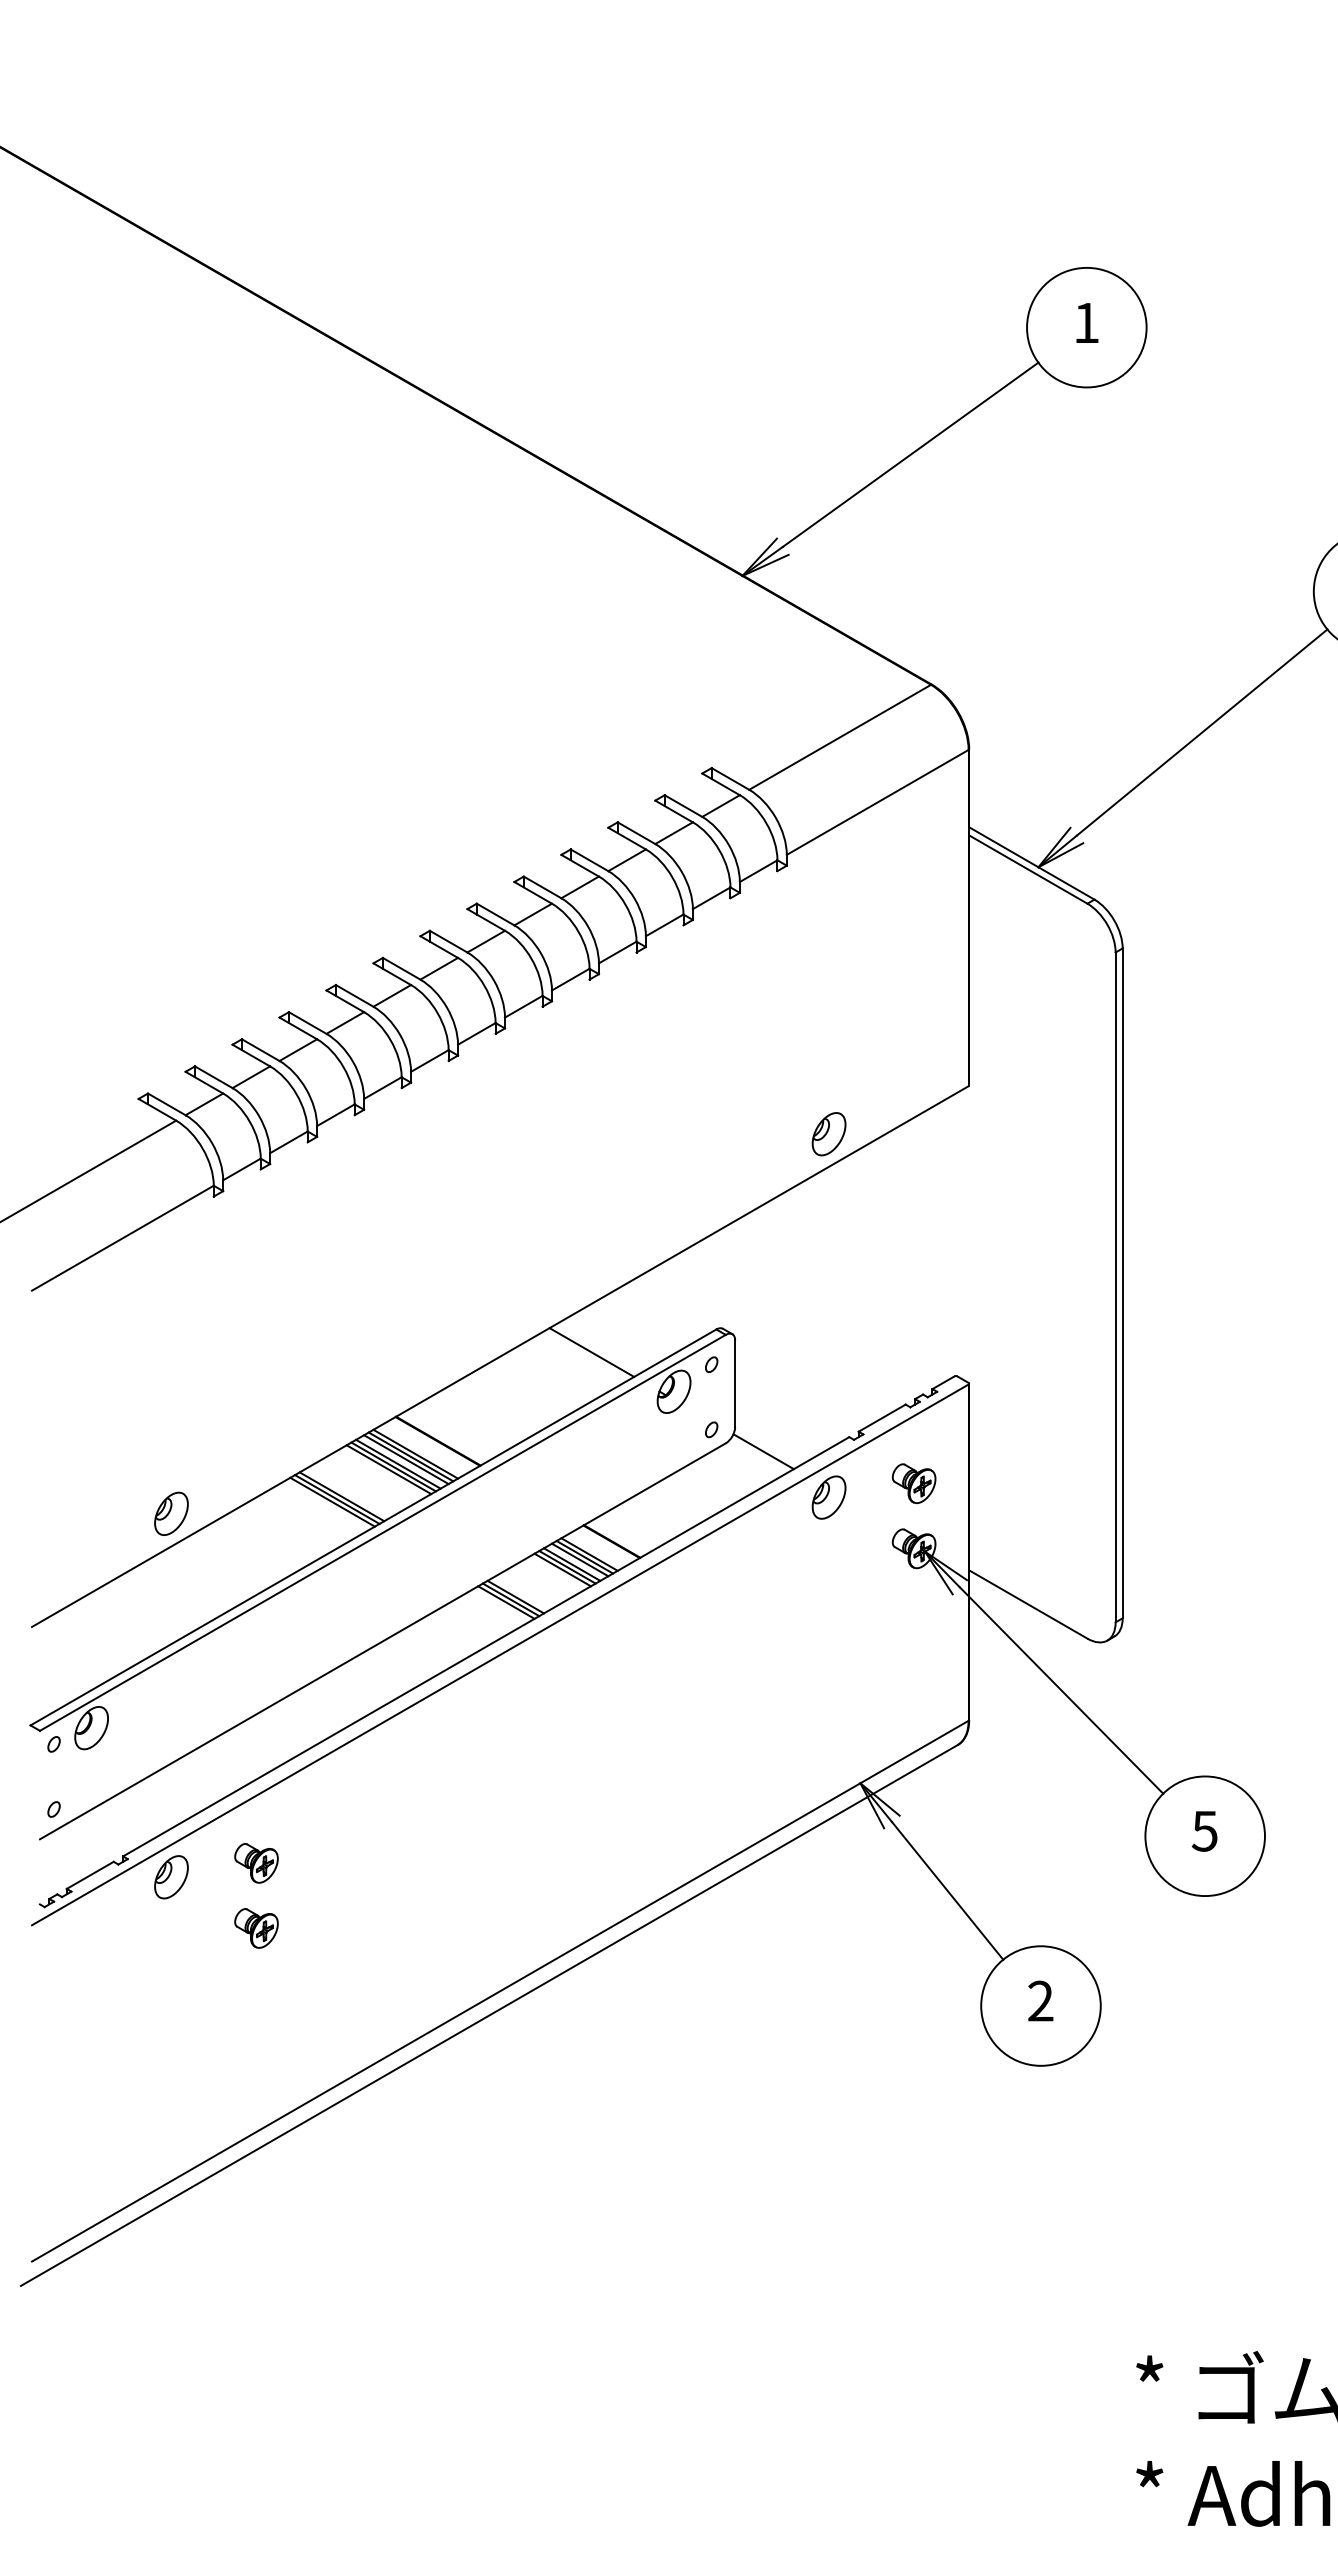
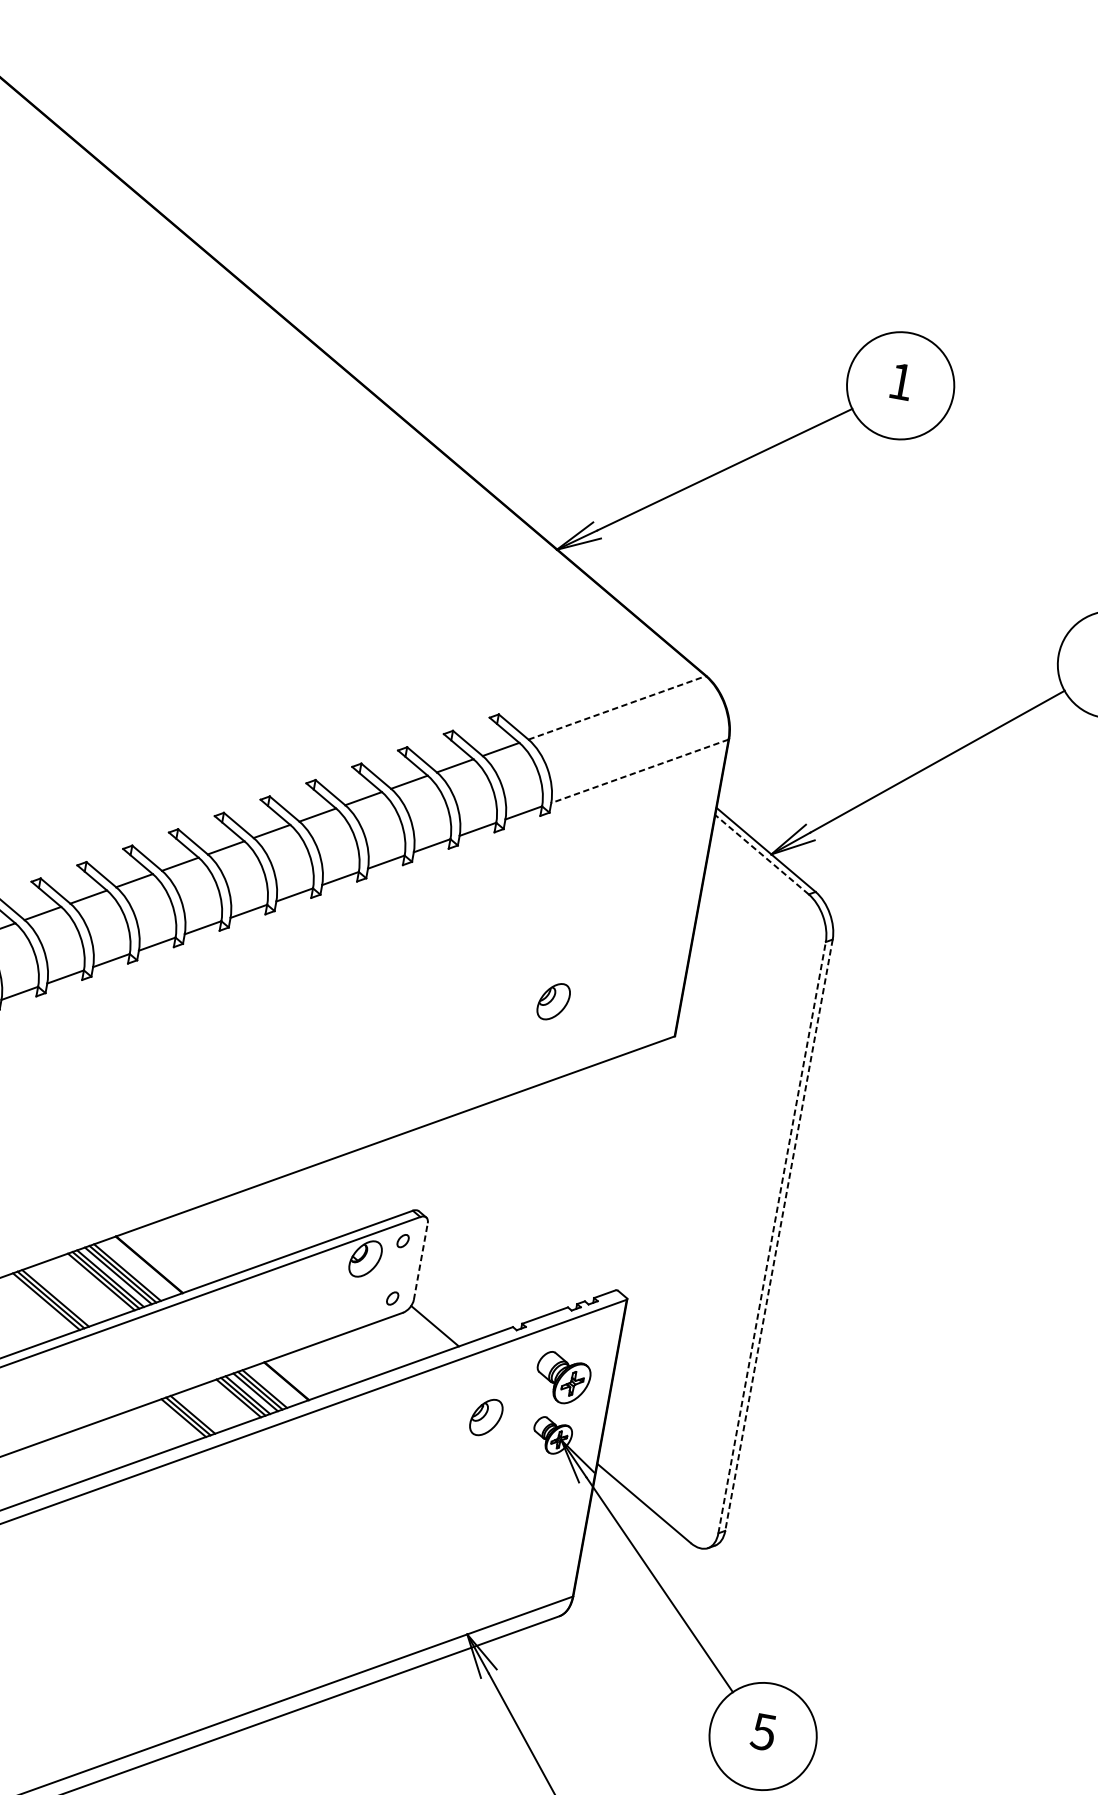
line: (840, 737) -> (617, 708), solid -> dashed
line: (877, 802) -> (639, 771), solid -> dashed
line: (1027, 869) -> (761, 854), solid -> dashed
part: (828, 1134) -> (553, 1001), moved
line: (1122, 1283) -> (778, 1235), solid -> dashed
line: (1115, 1287) -> (771, 1237), solid -> dashed
line: (591, 1352) -> (299, 1211), removed
line: (735, 1383) -> (421, 1261), solid -> dashed
part: (913, 1483) -> (562, 1378), size x1.4
part: (828, 1497) -> (485, 1417), moved

